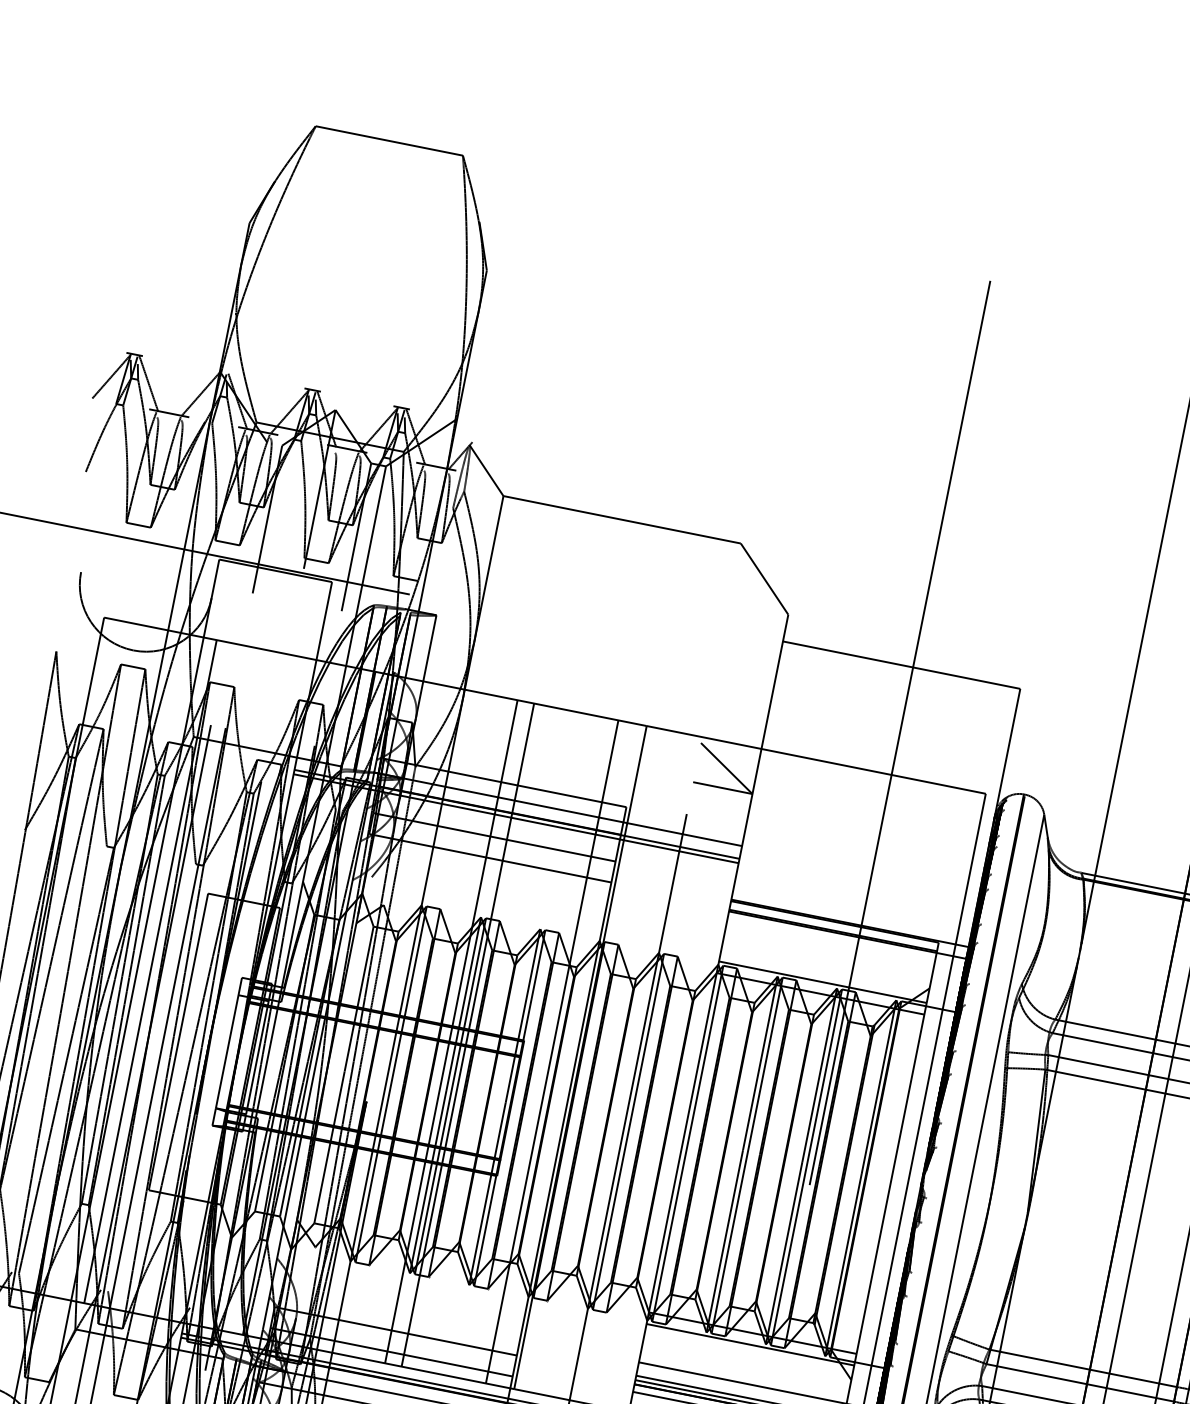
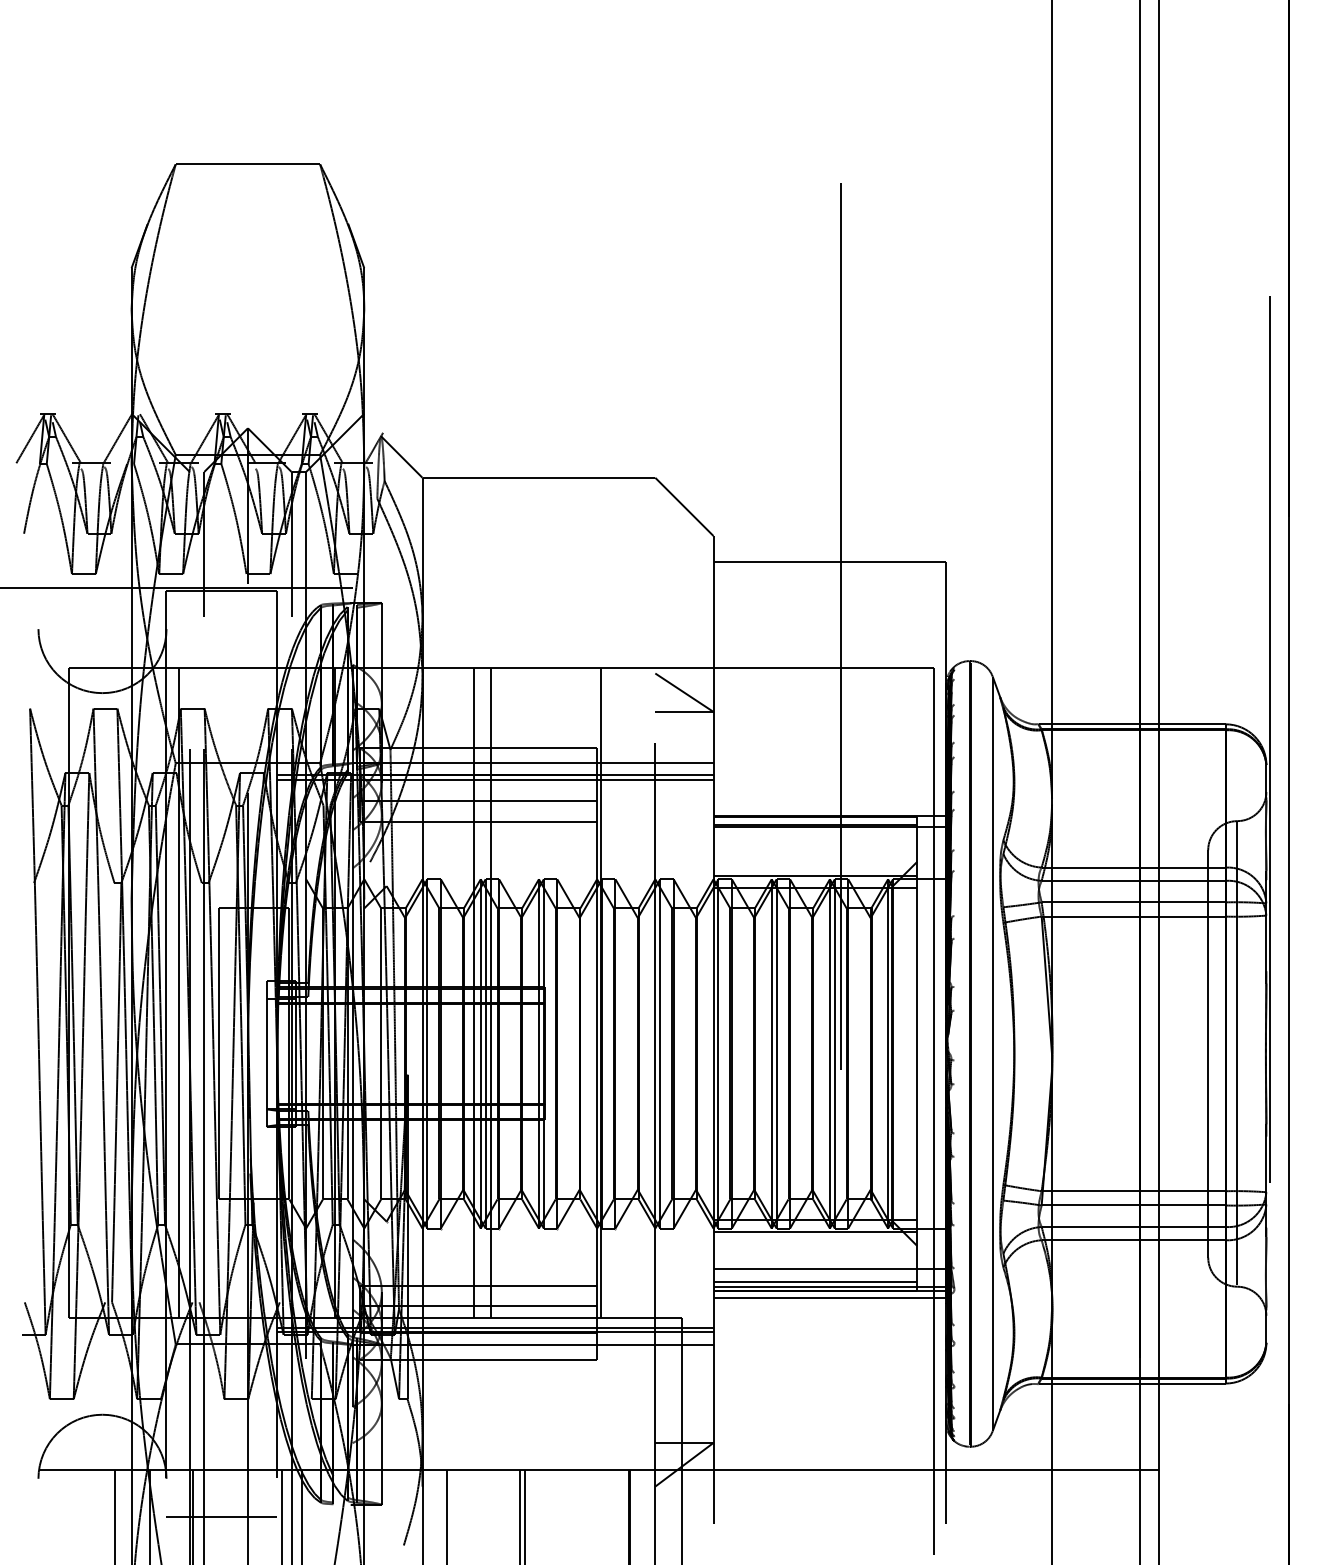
line: (552, 1051) -> (573, 992), removed

